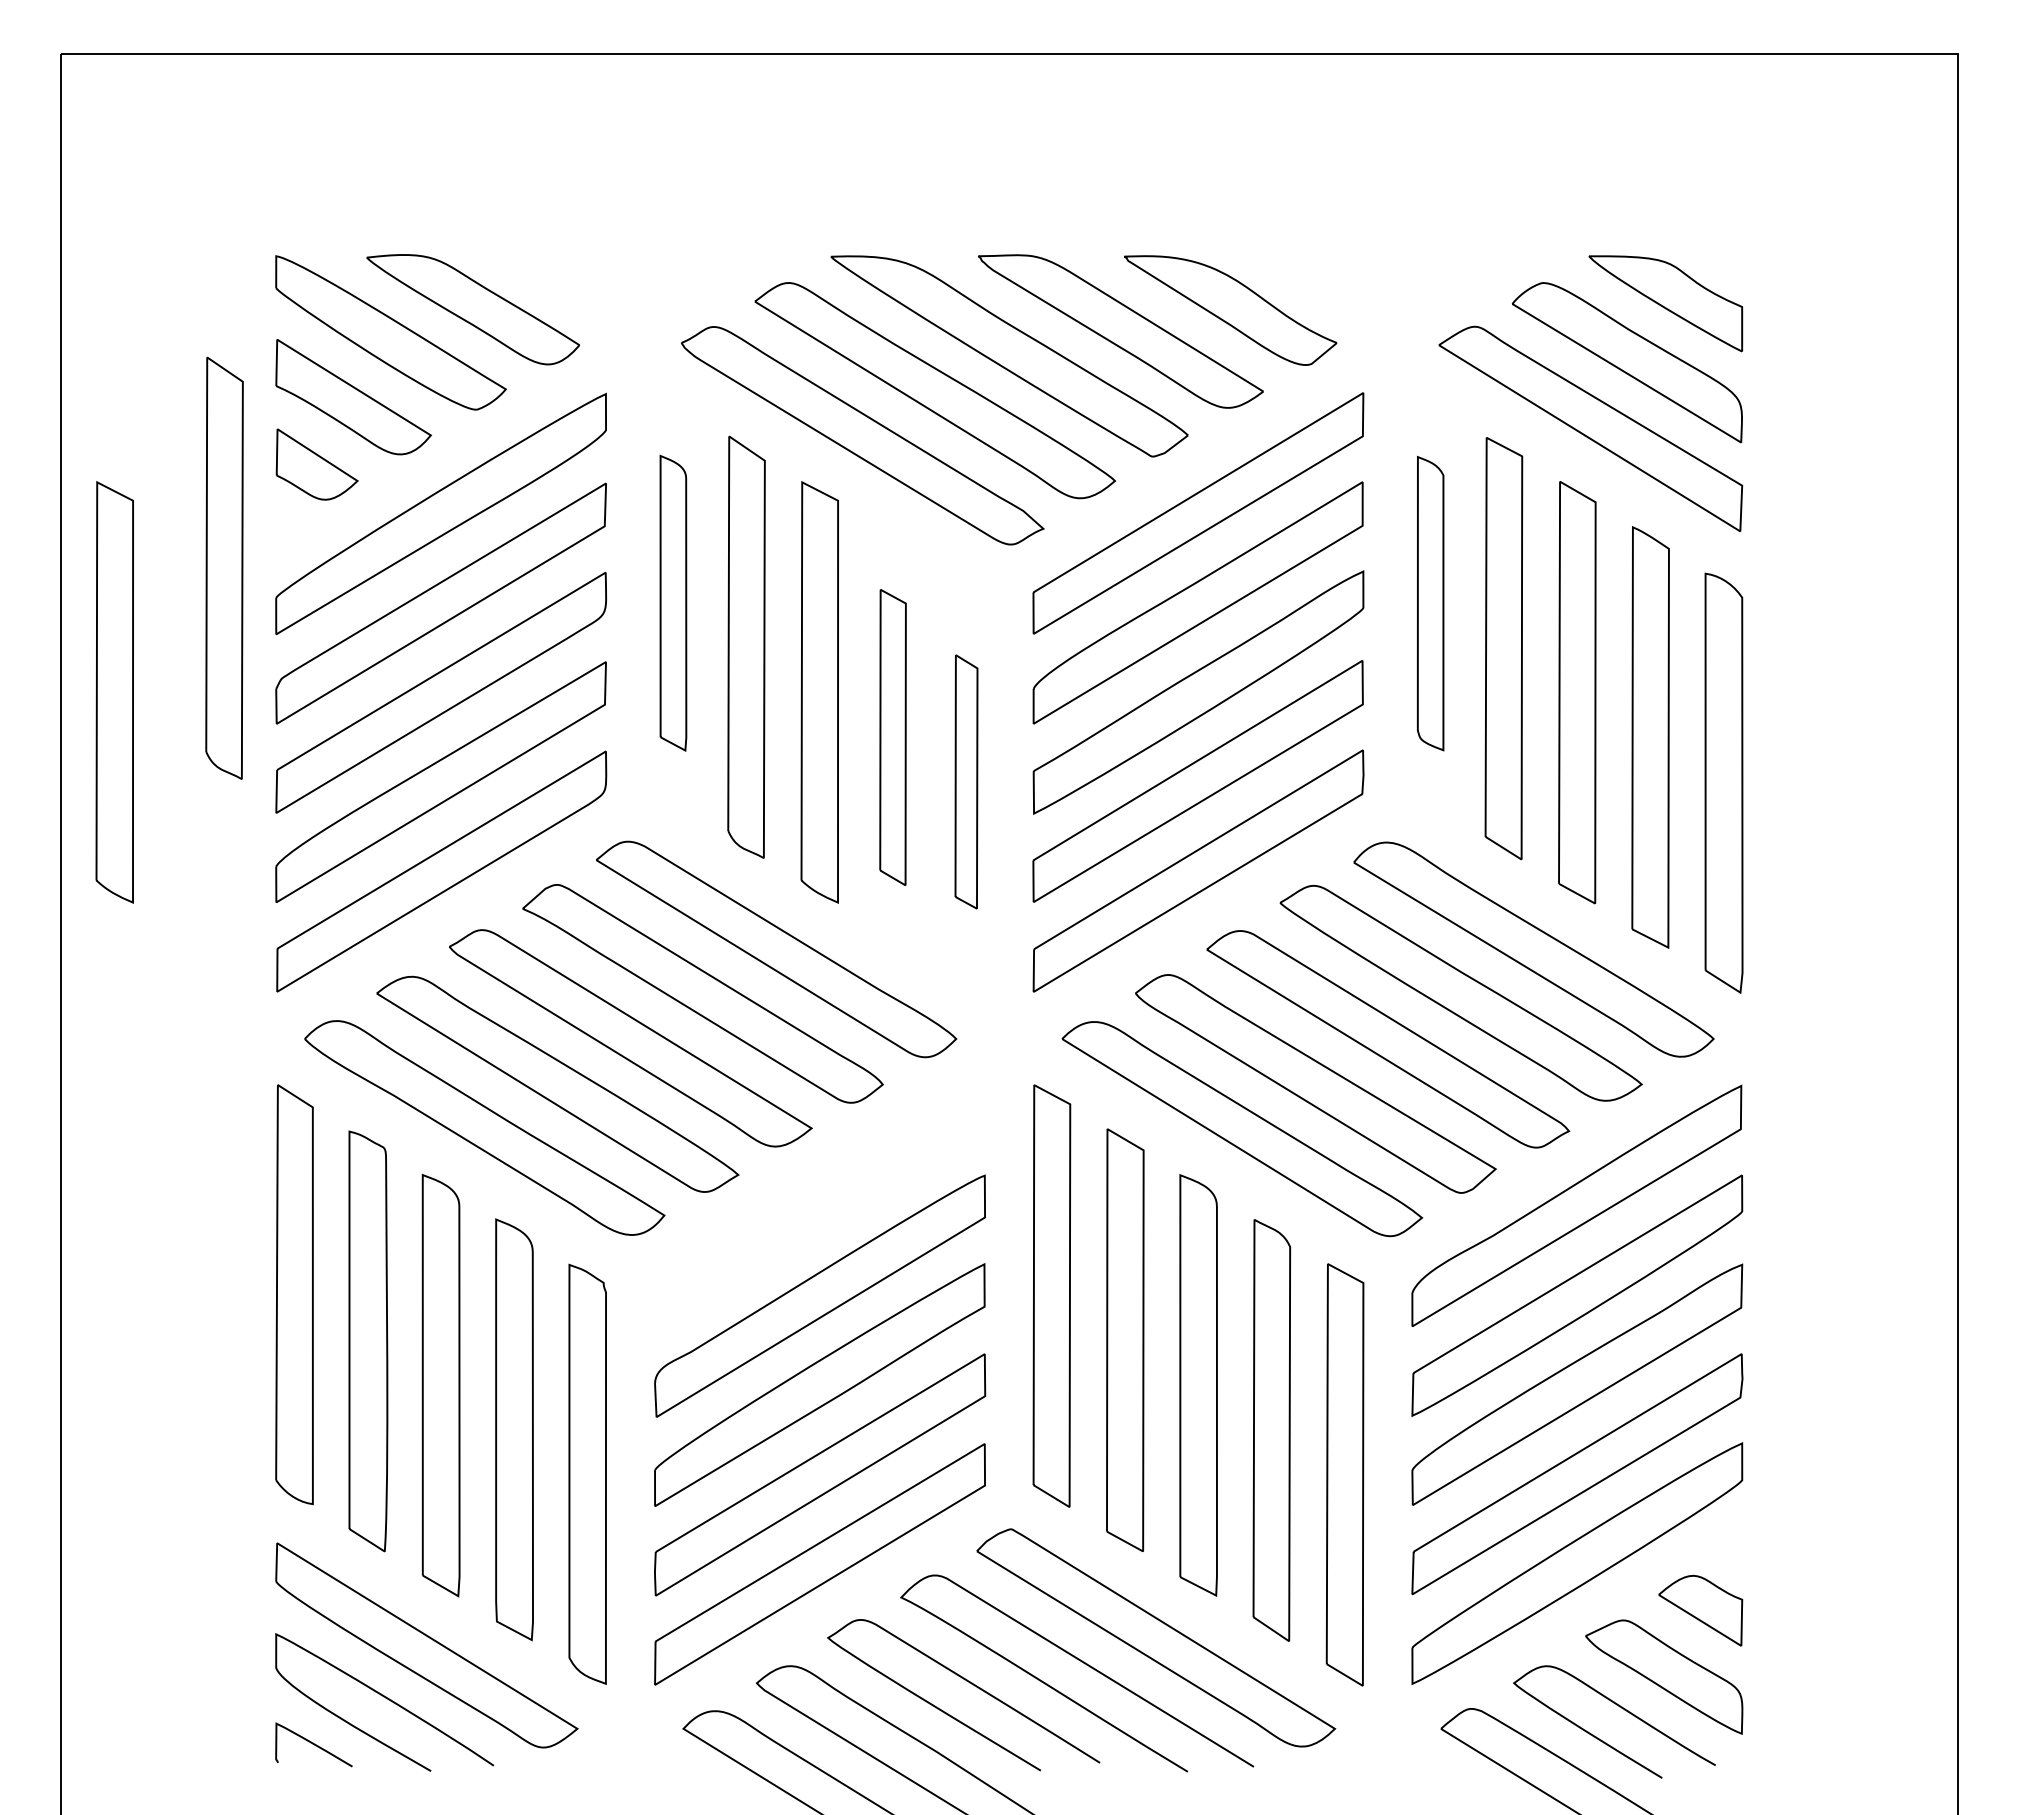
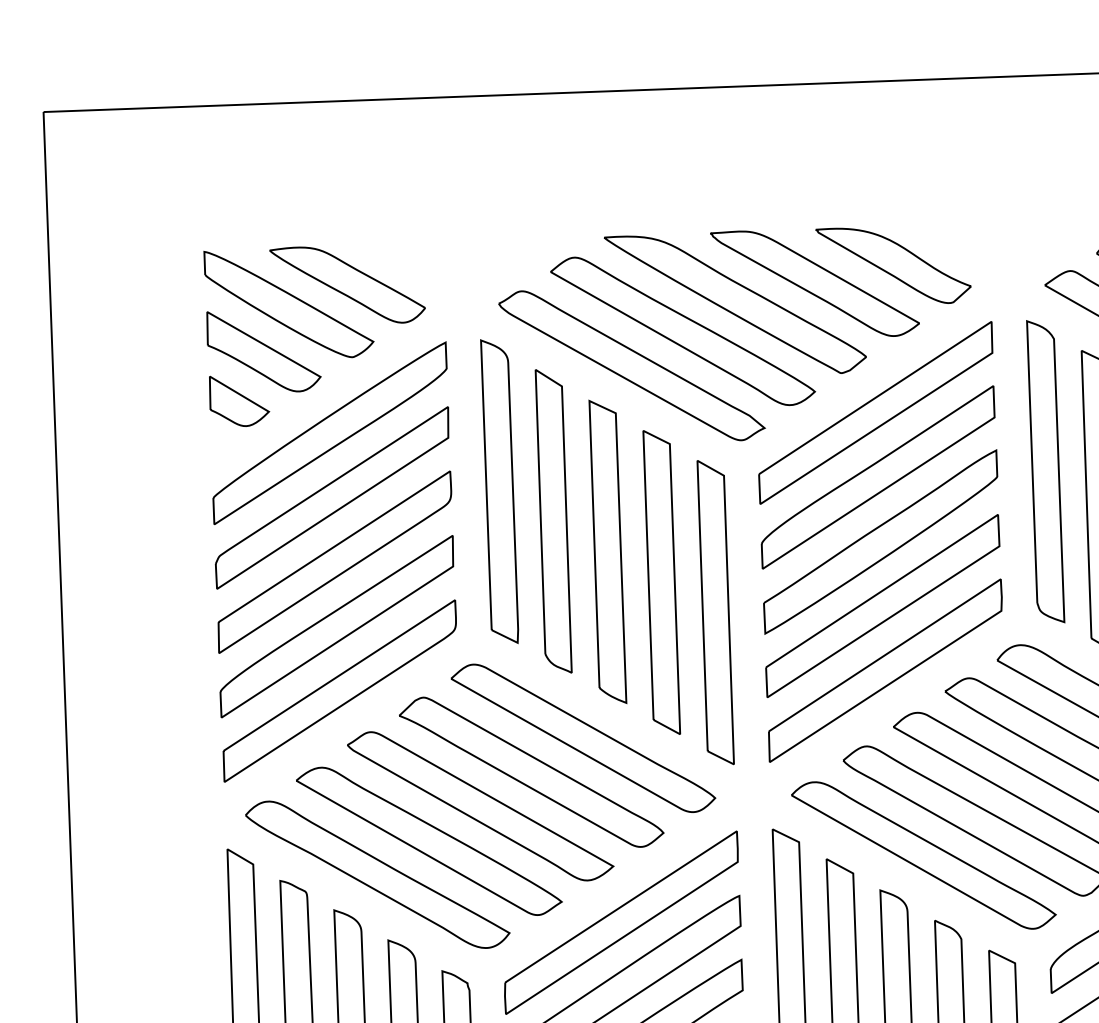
part: (224, 567) -> (175, 477), removed
part: (673, 602) -> (499, 490), size x1.43
part: (1430, 603) -> (1045, 471), size x1.43
part: (114, 692) -> (99, 570), removed
part: (892, 737) -> (661, 582), size x1.43
part: (966, 781) -> (715, 612), size x1.67
part: (819, 1206) -> (621, 922), added

